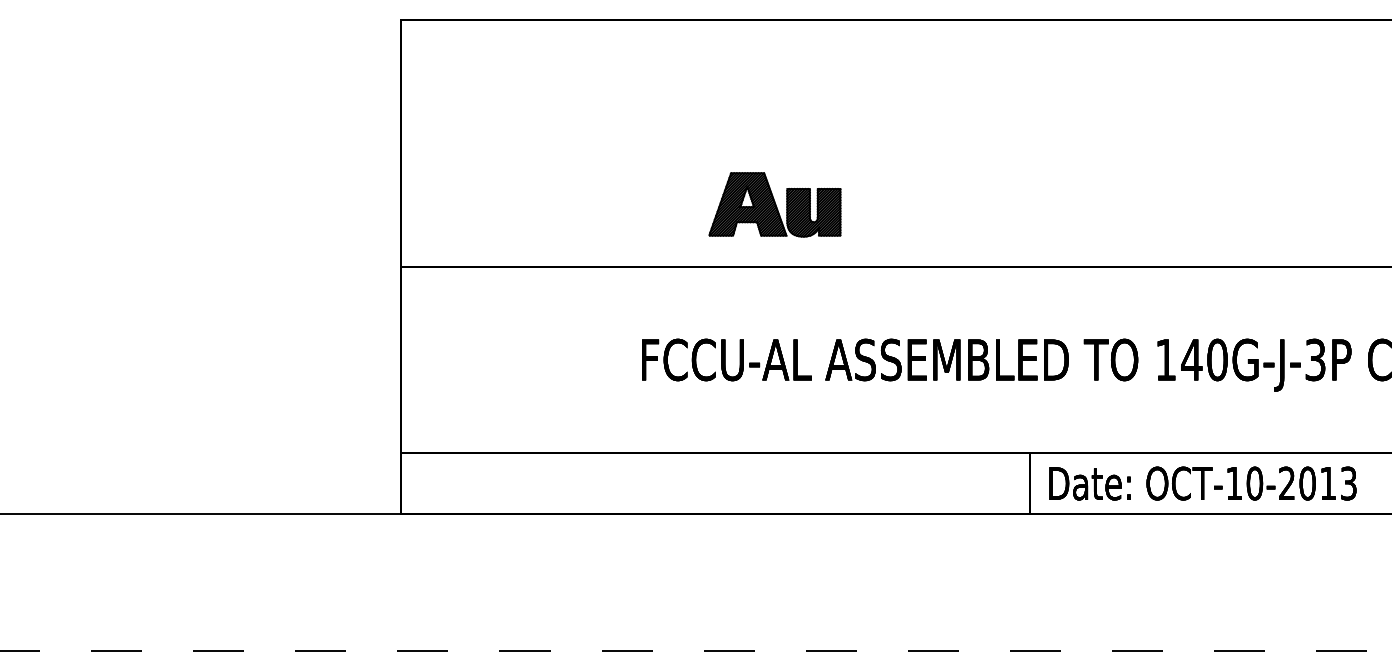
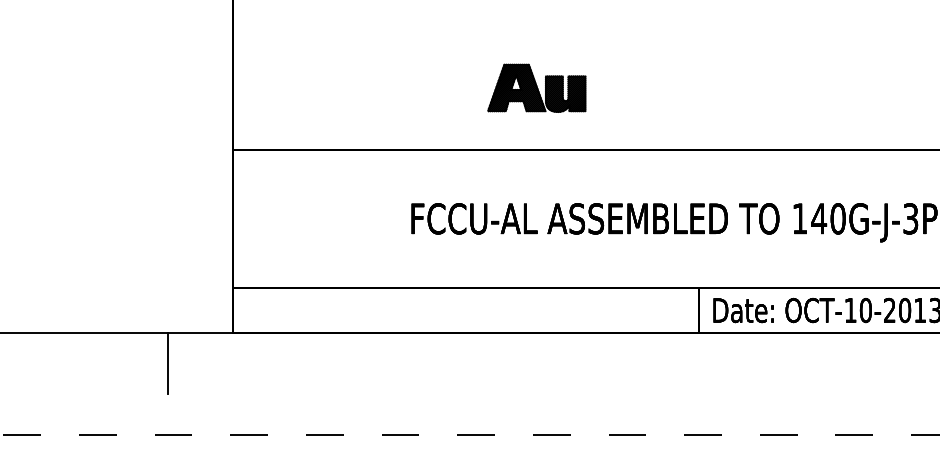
part: (774, 204) -> (536, 88), moved
line: (313, 555) -> (168, 363), added

